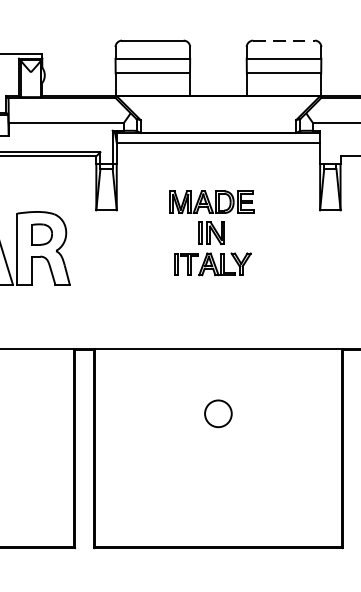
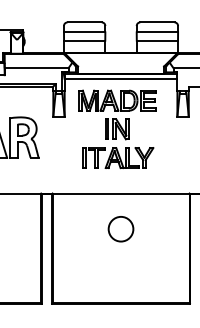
line: (284, 40) -> (157, 22), dashed -> solid
part: (212, 231) -> (117, 128), size x1.67
circle: (217, 414) -> (120, 229), size x1.67

